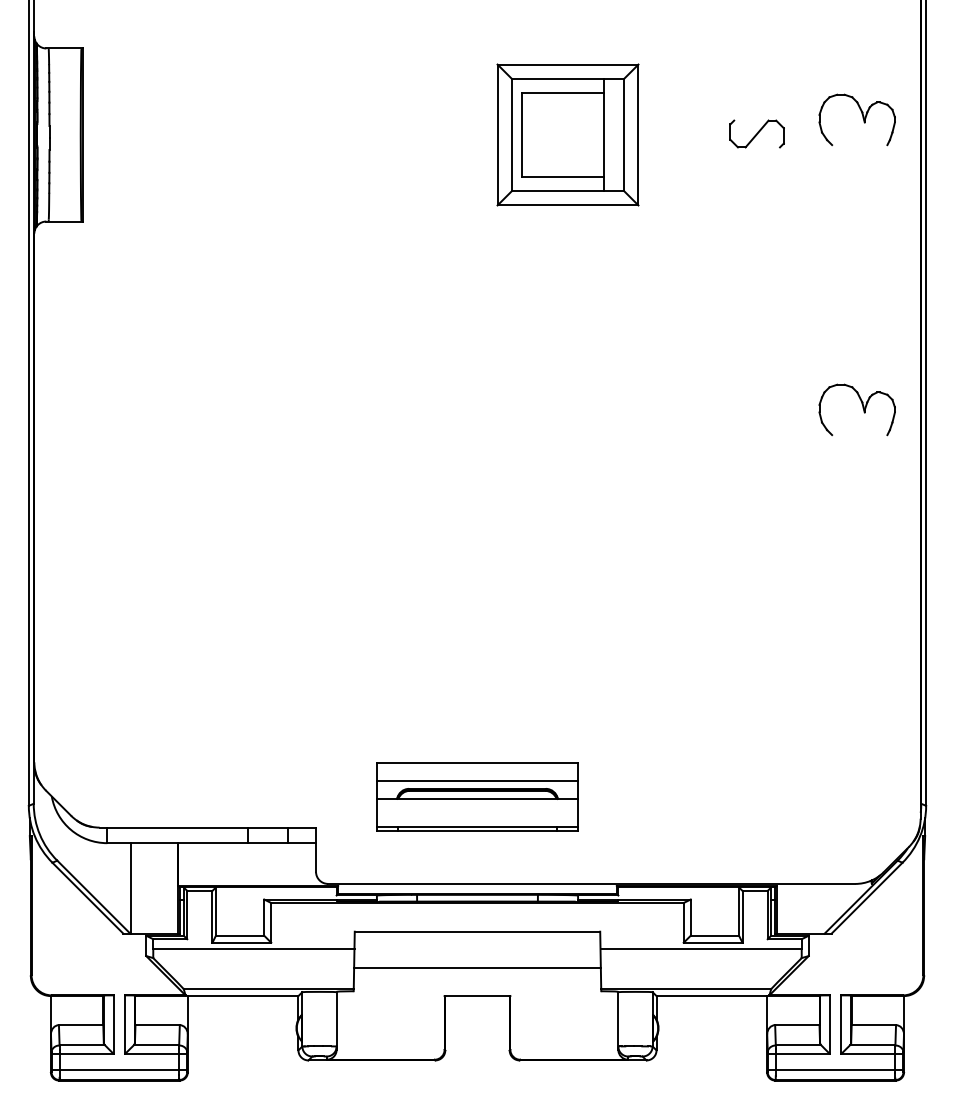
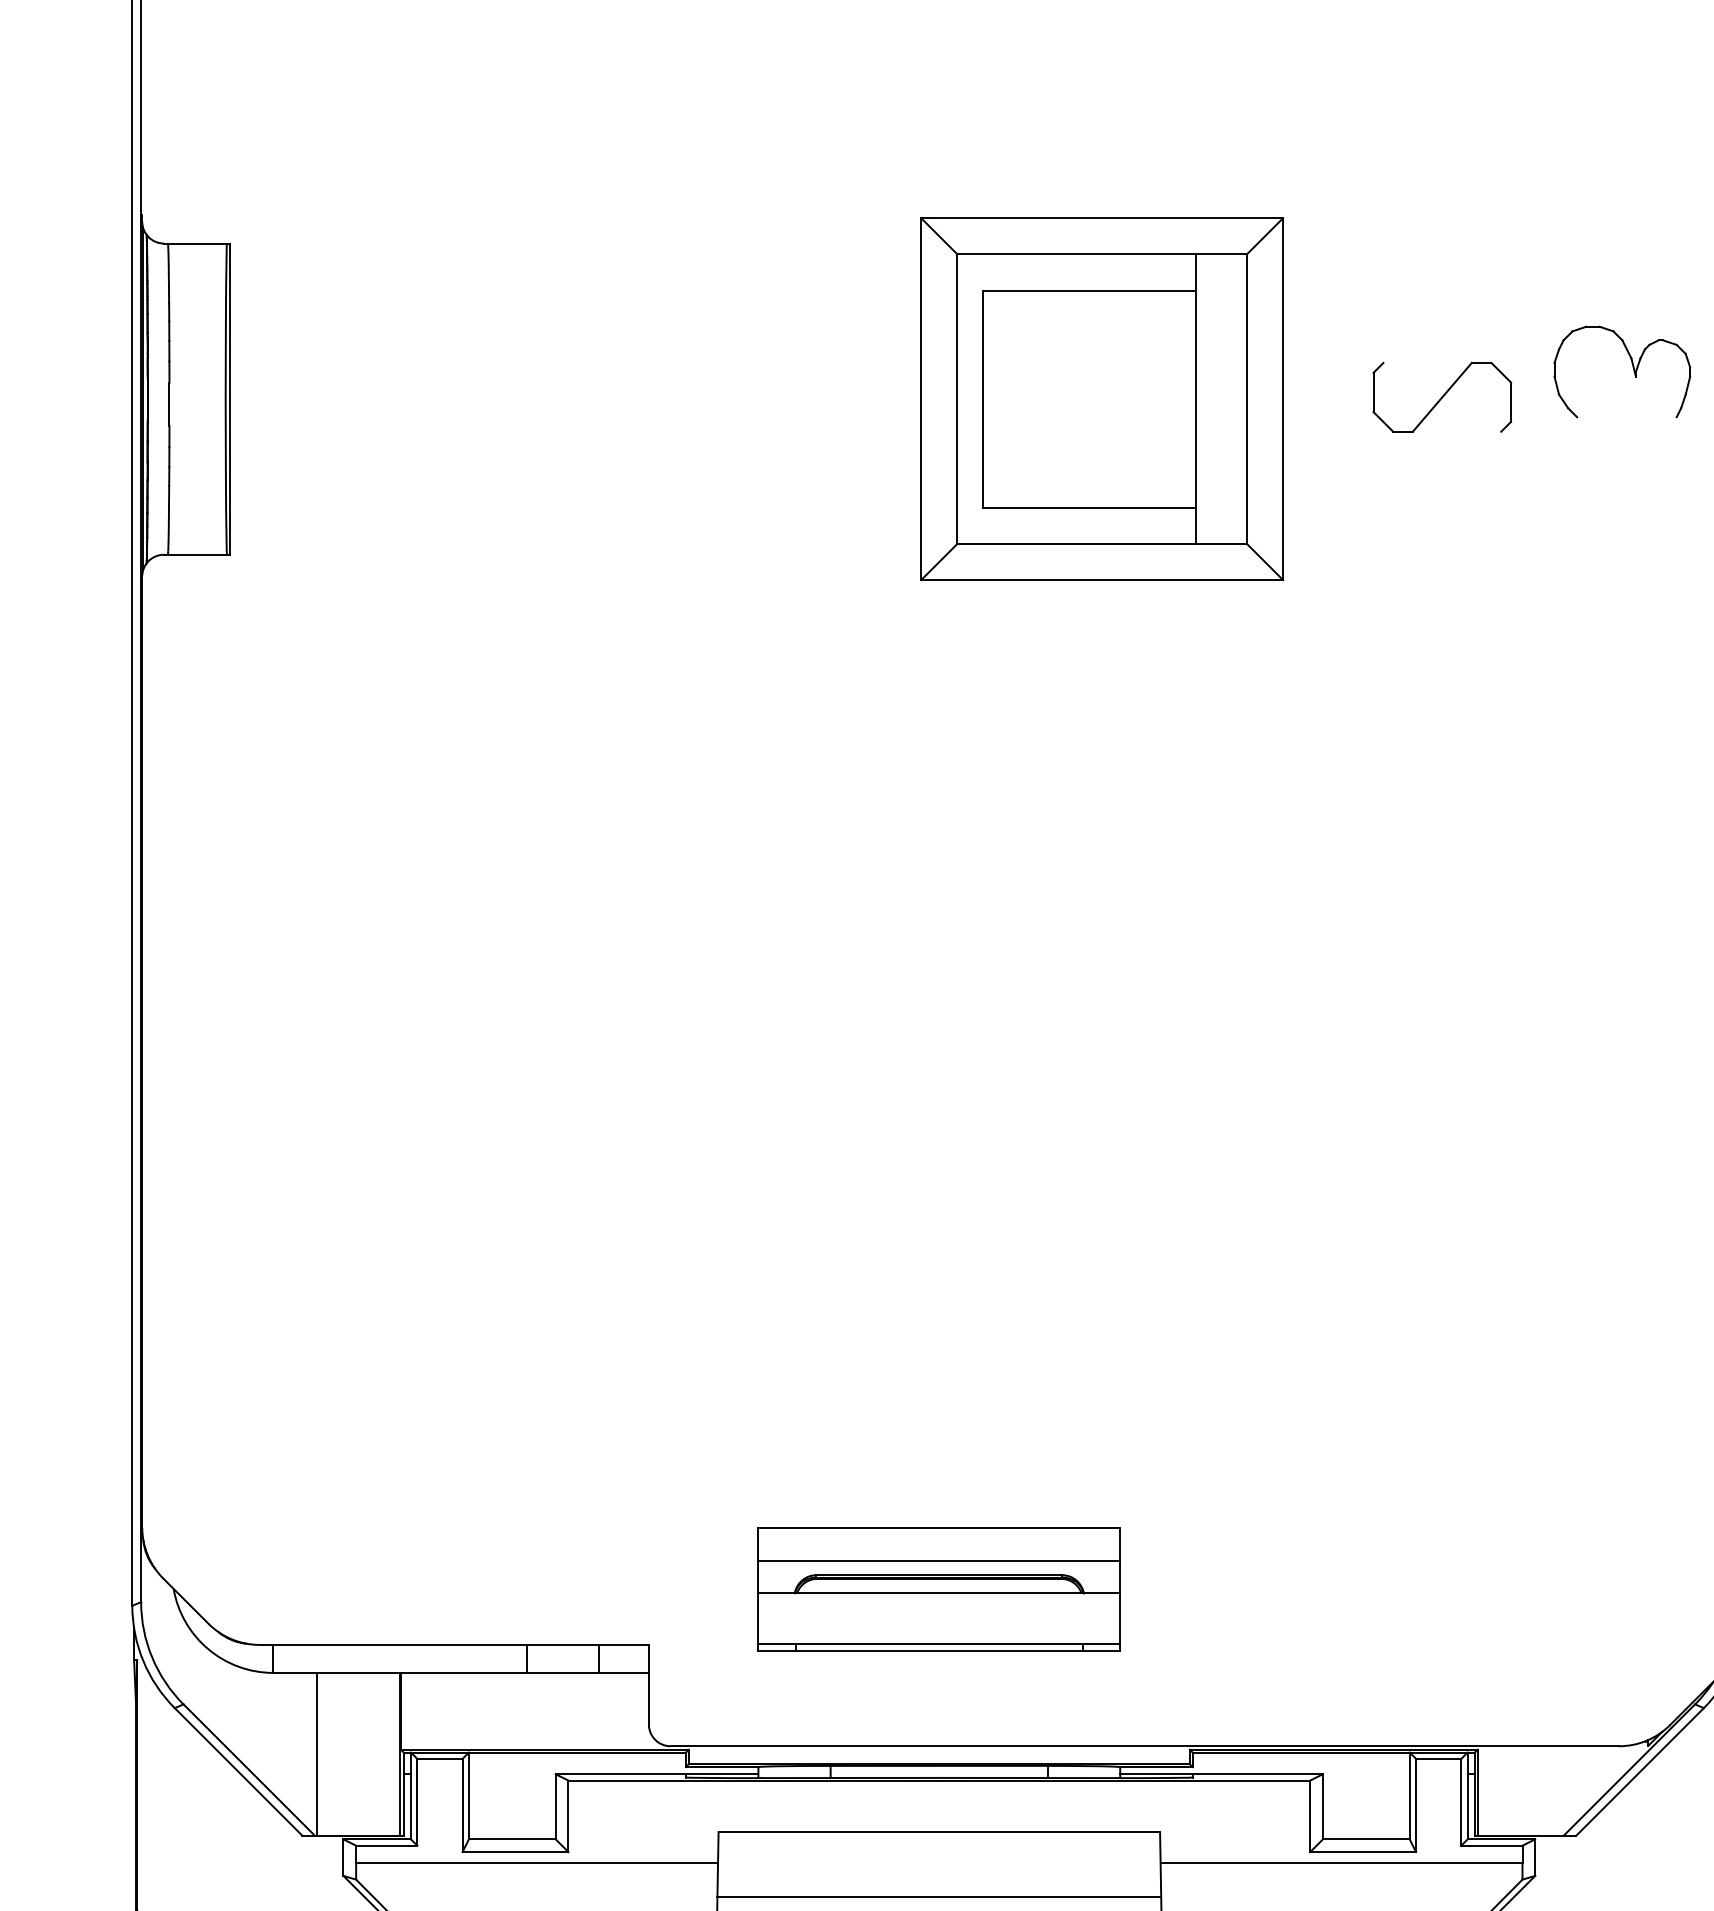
part: (756, 133) -> (1441, 396), size x1.43
part: (567, 134) -> (1101, 398), size x1.43
part: (862, 408) -> (1631, 891), removed

